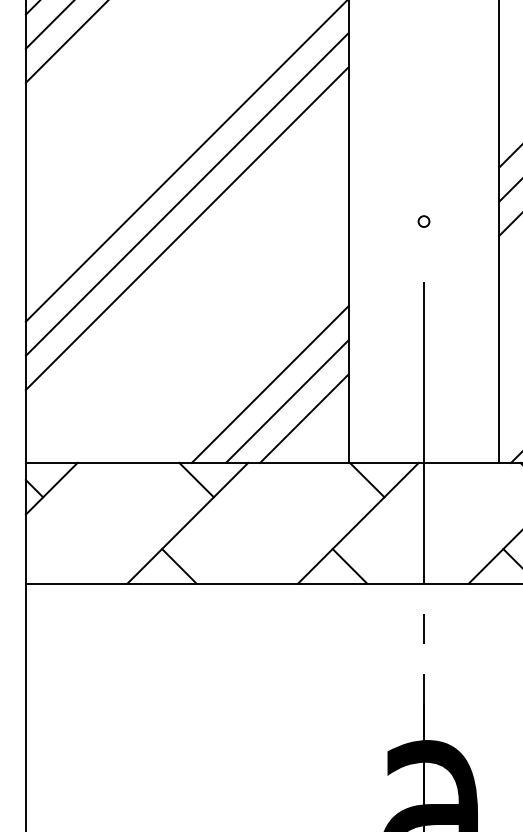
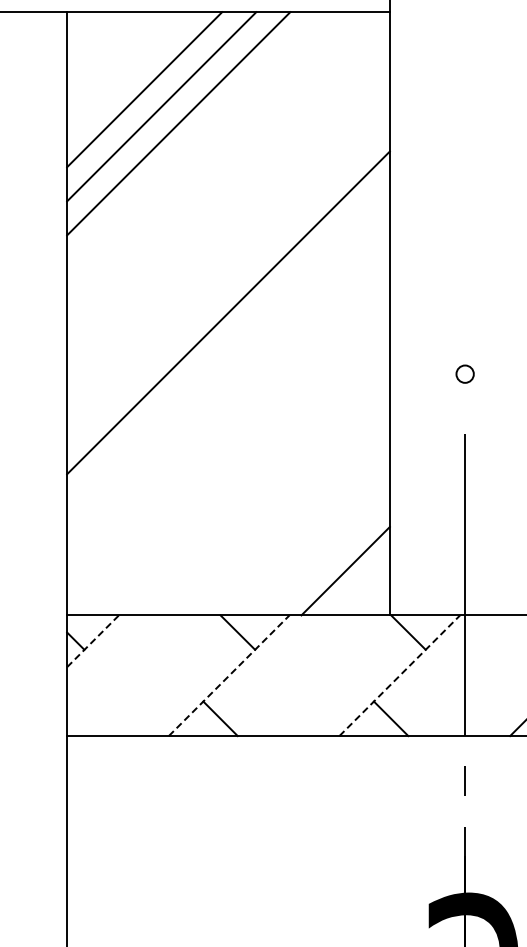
line: (187, 193) -> (228, 346), removed
circle: (424, 220) -> (465, 373), size x1.6
line: (187, 227) -> (228, 380), removed
line: (270, 383) -> (311, 536), removed
line: (287, 400) -> (328, 553), removed
line: (52, 488) -> (93, 641), solid -> dashed
line: (188, 522) -> (229, 675), solid -> dashed
line: (359, 522) -> (400, 675), solid -> dashed

